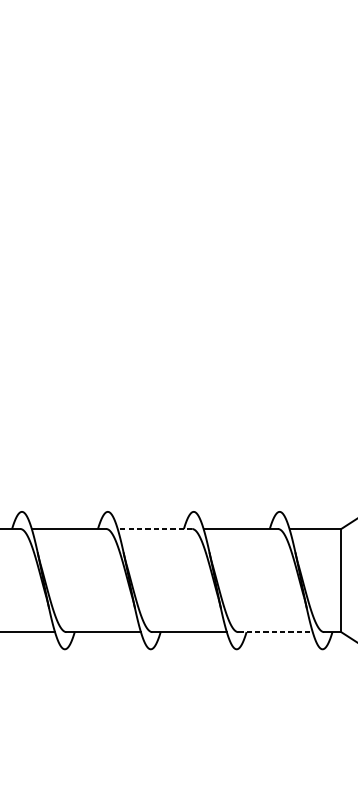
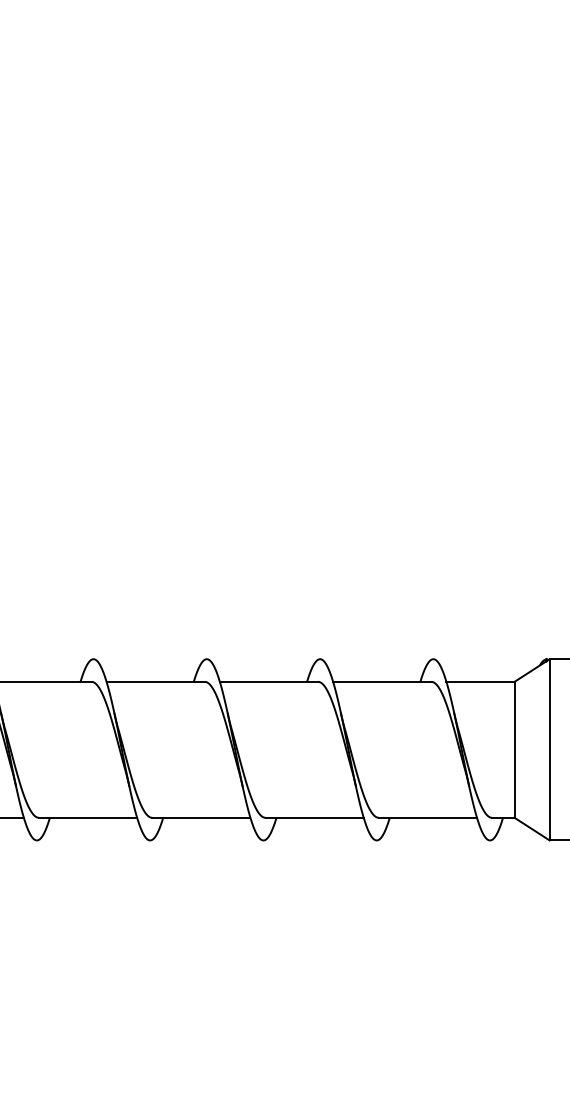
line: (154, 528) -> (268, 681), dashed -> solid
line: (275, 631) -> (428, 817), dashed -> solid

